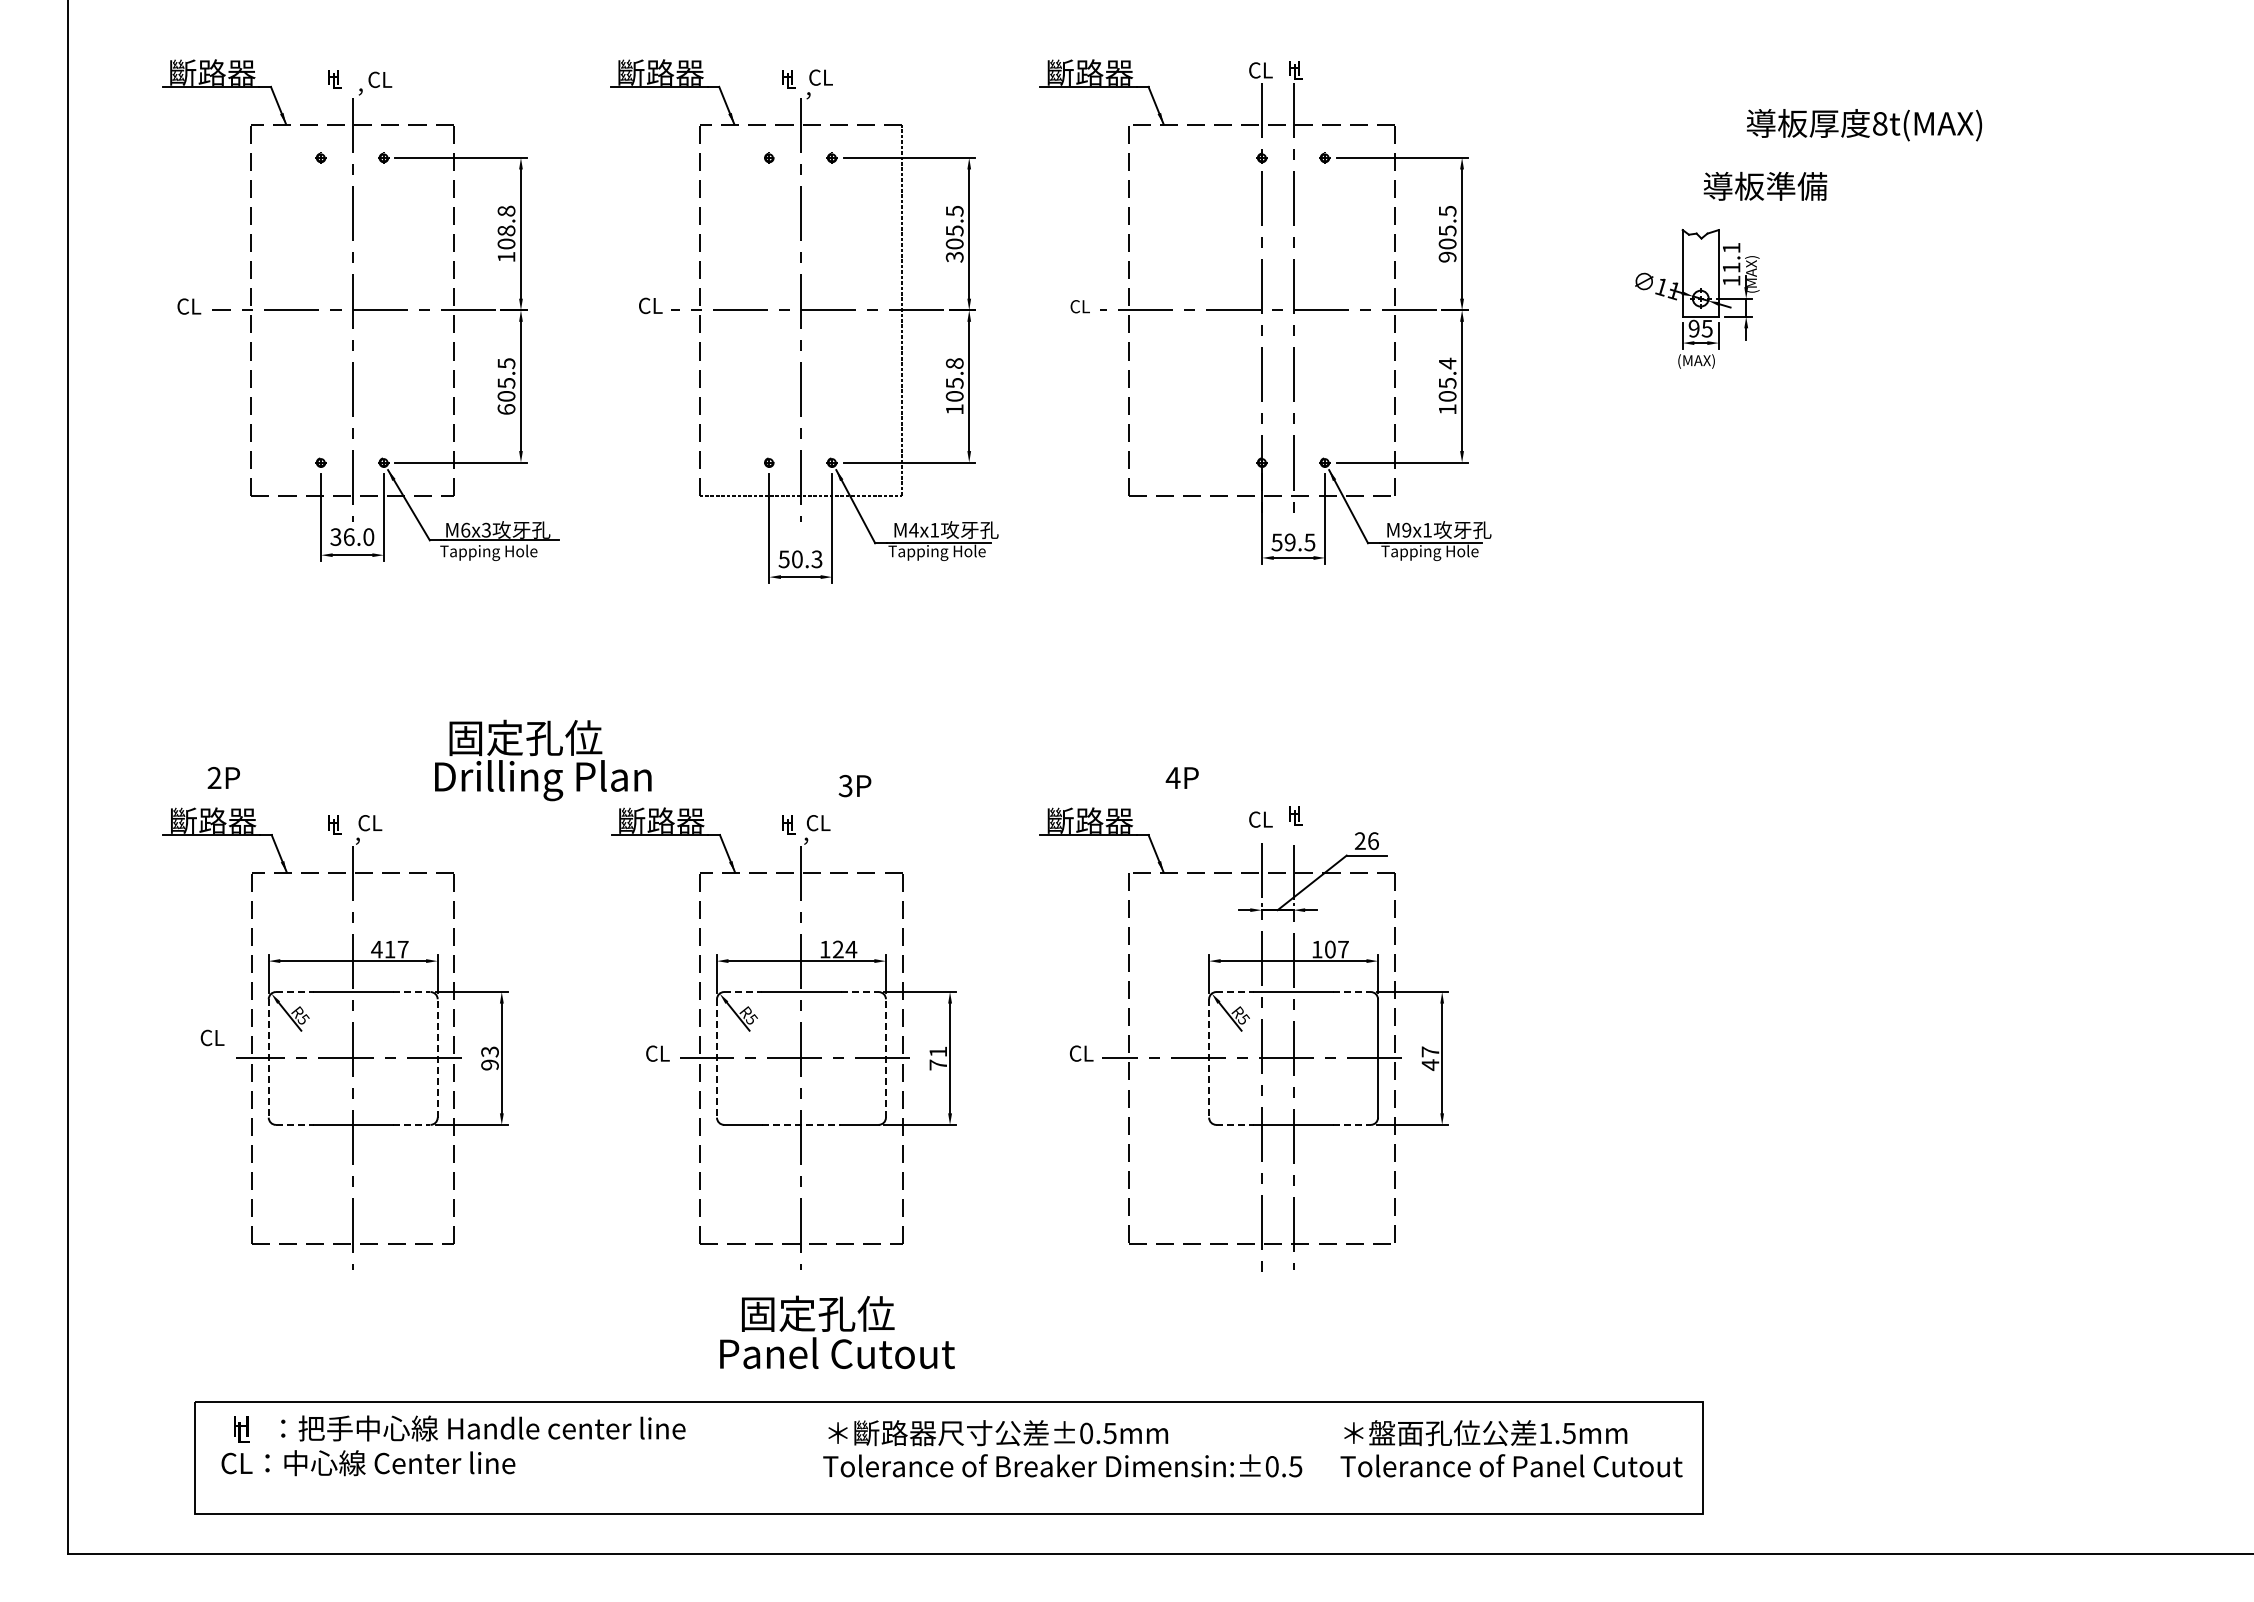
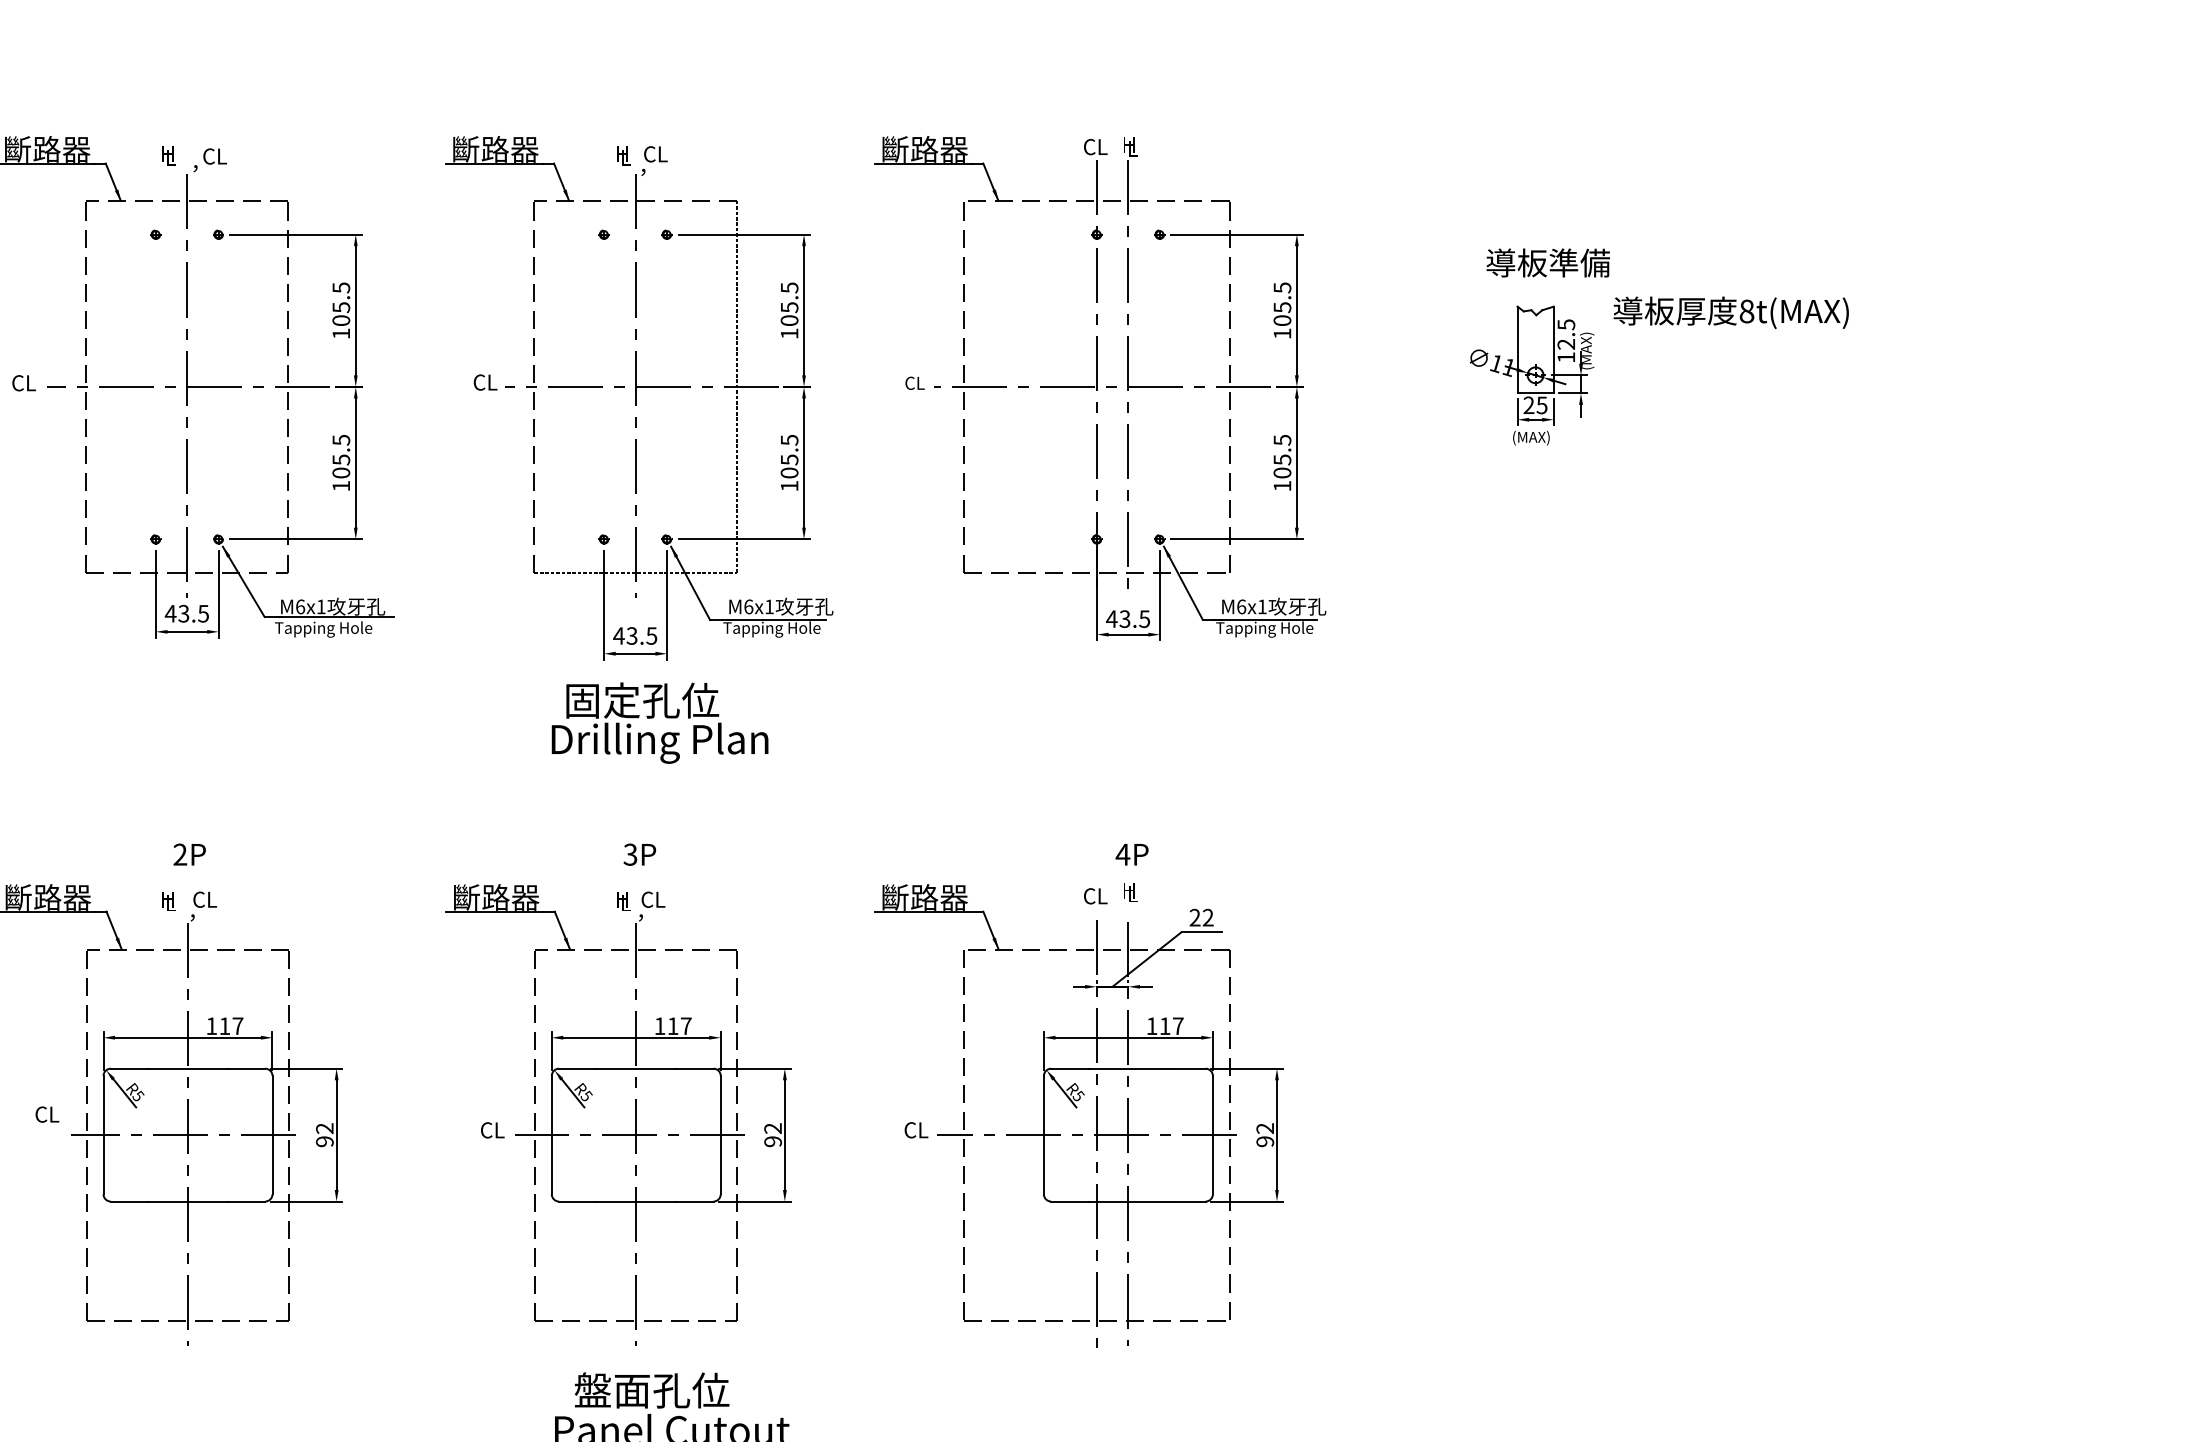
text: (1864, 125) -> (1731, 313), moved
text: (1765, 185) -> (1548, 262), moved
text: (506, 220) -> (341, 297), 108.8 -> 105.5
text: (1447, 256) -> (1282, 333), 905.5 -> 105.5
text: (954, 257) -> (789, 334), 305.5 -> 105.5
text: (1731, 257) -> (1566, 334), 11.1 -> 12.5
text: (1693, 328) -> (1528, 405), 95 -> 25
text: (954, 363) -> (789, 440), 105.8 -> 105.5
text: (1447, 363) -> (1282, 440), 105.4 -> 105.5
text: (506, 409) -> (341, 486), 605.5 -> 105.5
text: (485, 529) -> (320, 606), M6x3 -> M6x1
text: (913, 529) -> (748, 606), M4x1 -> M6x1
text: (1406, 529) -> (1241, 606), M9x1 -> M6x1
text: (352, 537) -> (187, 614), 36.0 -> 43.5
text: (1283, 542) -> (1118, 619), 59.5 -> 43.5
text: (800, 559) -> (635, 636), 50.3 -> 43.5
text: (543, 760) -> (660, 723), moved
text: (223, 777) -> (189, 854), moved
text: (1181, 777) -> (1131, 854), moved
text: (854, 786) -> (639, 855), moved
text: (1373, 840) -> (1208, 917), 26 -> 22
text: (376, 949) -> (211, 1026), 417 -> 117
text: (844, 949) -> (679, 1026), 124 -> 117
text: (1330, 949) -> (1165, 1026), 107 -> 117
line: (294, 992) -> (129, 1069), dashed -> solid
line: (411, 992) -> (246, 1069), dashed -> solid
line: (742, 992) -> (577, 1069), dashed -> solid
line: (859, 992) -> (694, 1069), dashed -> solid
line: (1235, 992) -> (1070, 1069), dashed -> solid
line: (1352, 992) -> (1187, 1069), dashed -> solid
text: (489, 1051) -> (324, 1128), 93 -> 92
line: (437, 1057) -> (272, 1134), dashed -> solid
line: (885, 1057) -> (720, 1134), dashed -> solid
line: (268, 1058) -> (103, 1135), dashed -> solid
line: (716, 1058) -> (551, 1135), dashed -> solid
text: (938, 1058) -> (773, 1135), 71 -> 92
line: (1209, 1058) -> (1044, 1135), dashed -> solid
text: (1430, 1058) -> (1265, 1135), 47 -> 92
line: (294, 1124) -> (129, 1201), dashed -> solid
line: (411, 1124) -> (246, 1201), dashed -> solid
line: (801, 1124) -> (636, 1201), dashed -> solid
line: (1235, 1124) -> (1070, 1201), dashed -> solid
line: (1352, 1124) -> (1187, 1201), dashed -> solid
text: (777, 1313) -> (612, 1390), 固定孔位 -> 盤面孔位

